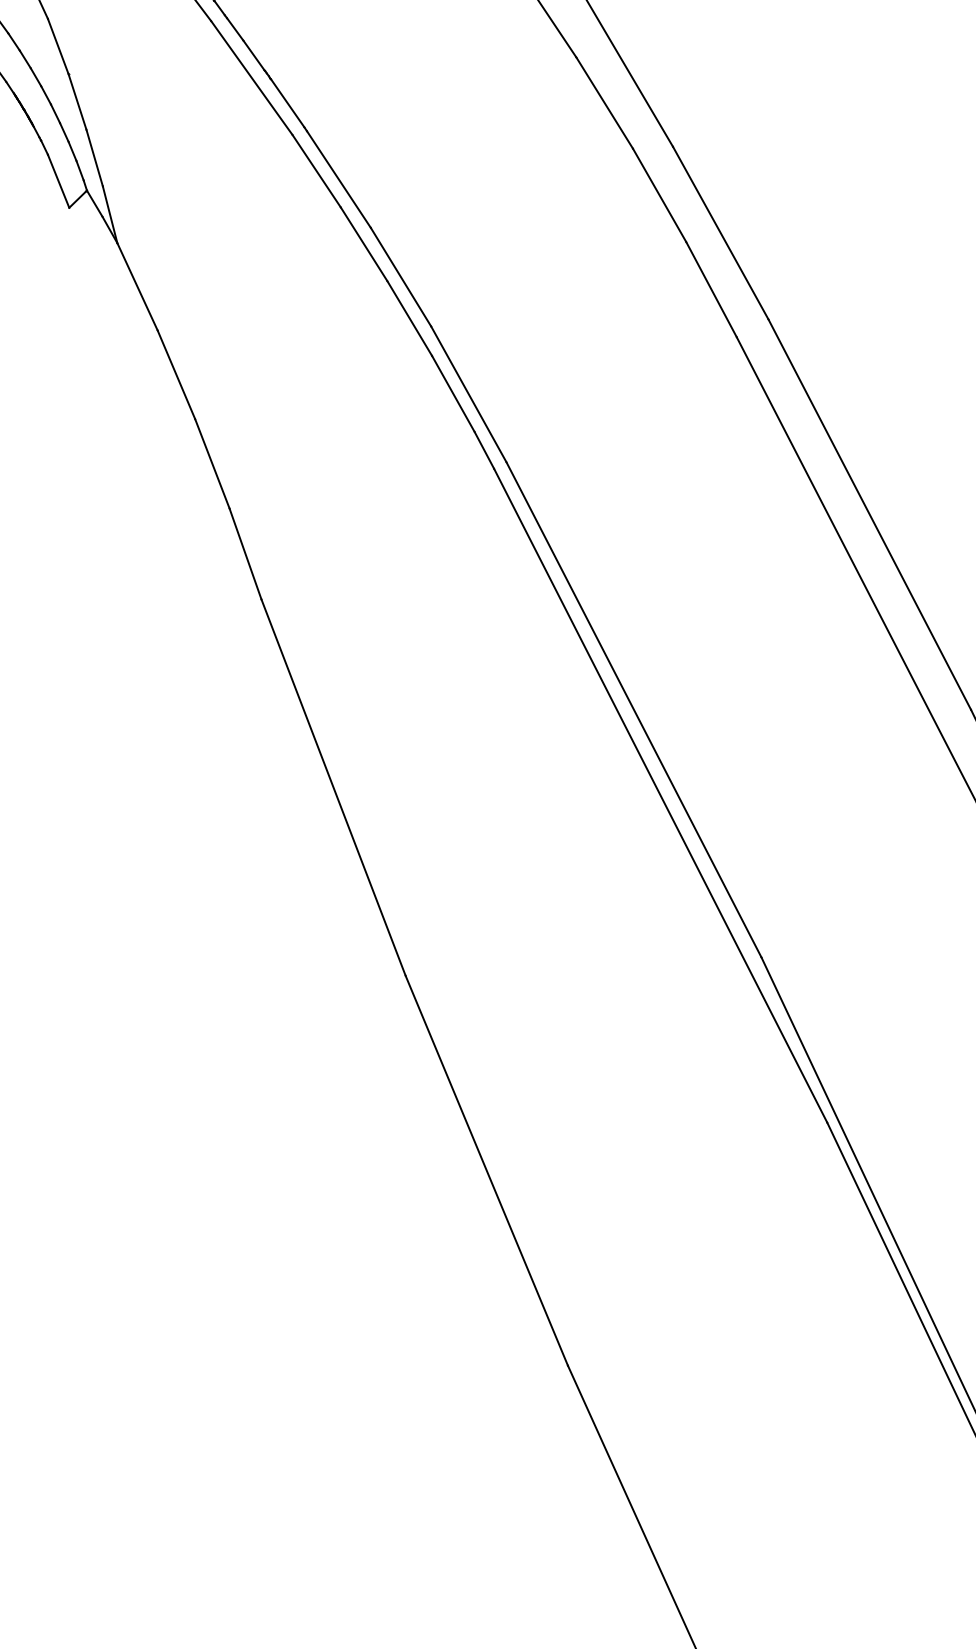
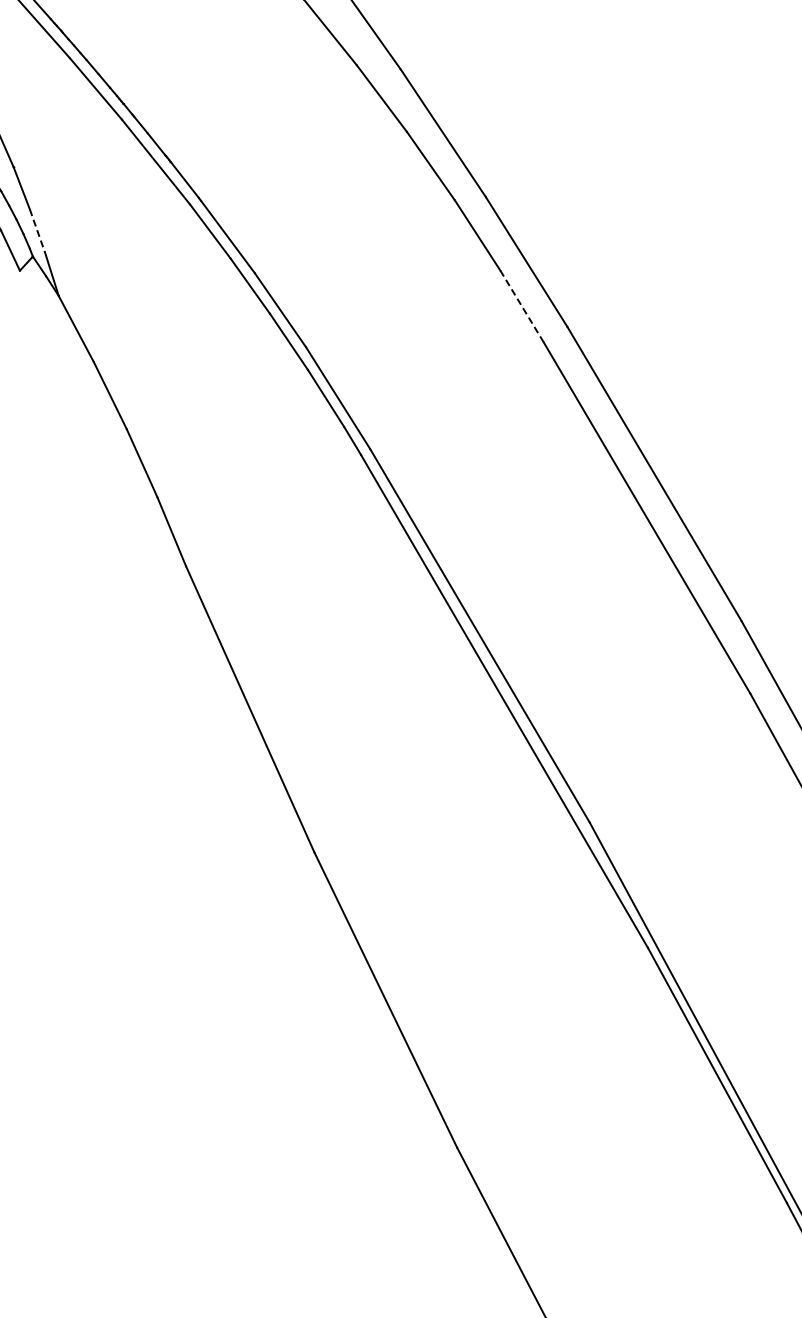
line: (94, 157) -> (37, 230), solid -> dashed
line: (710, 289) -> (521, 306), solid -> dashed

